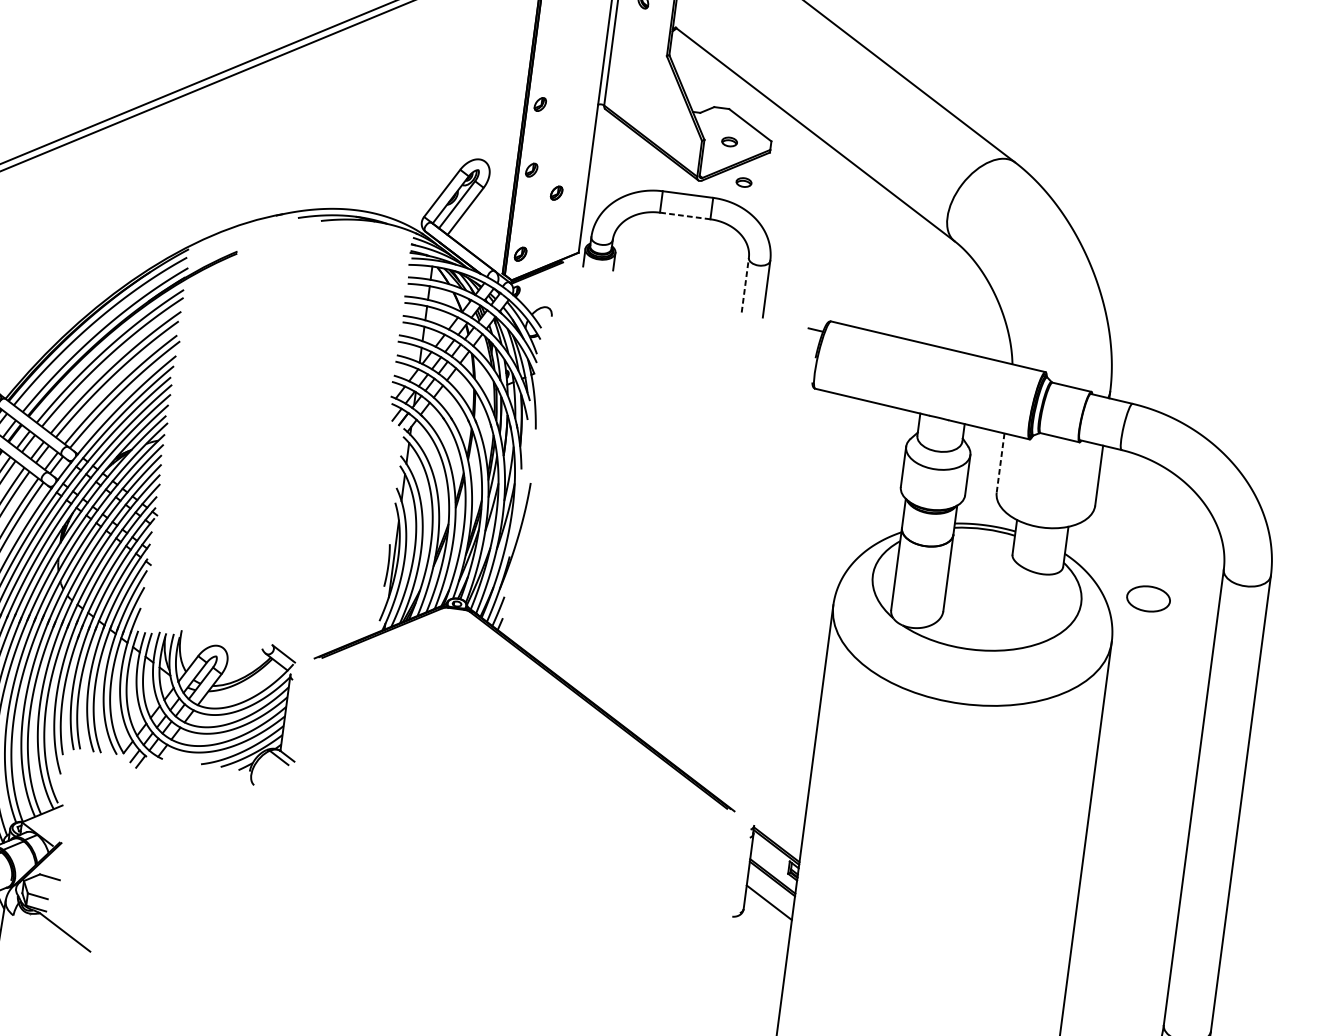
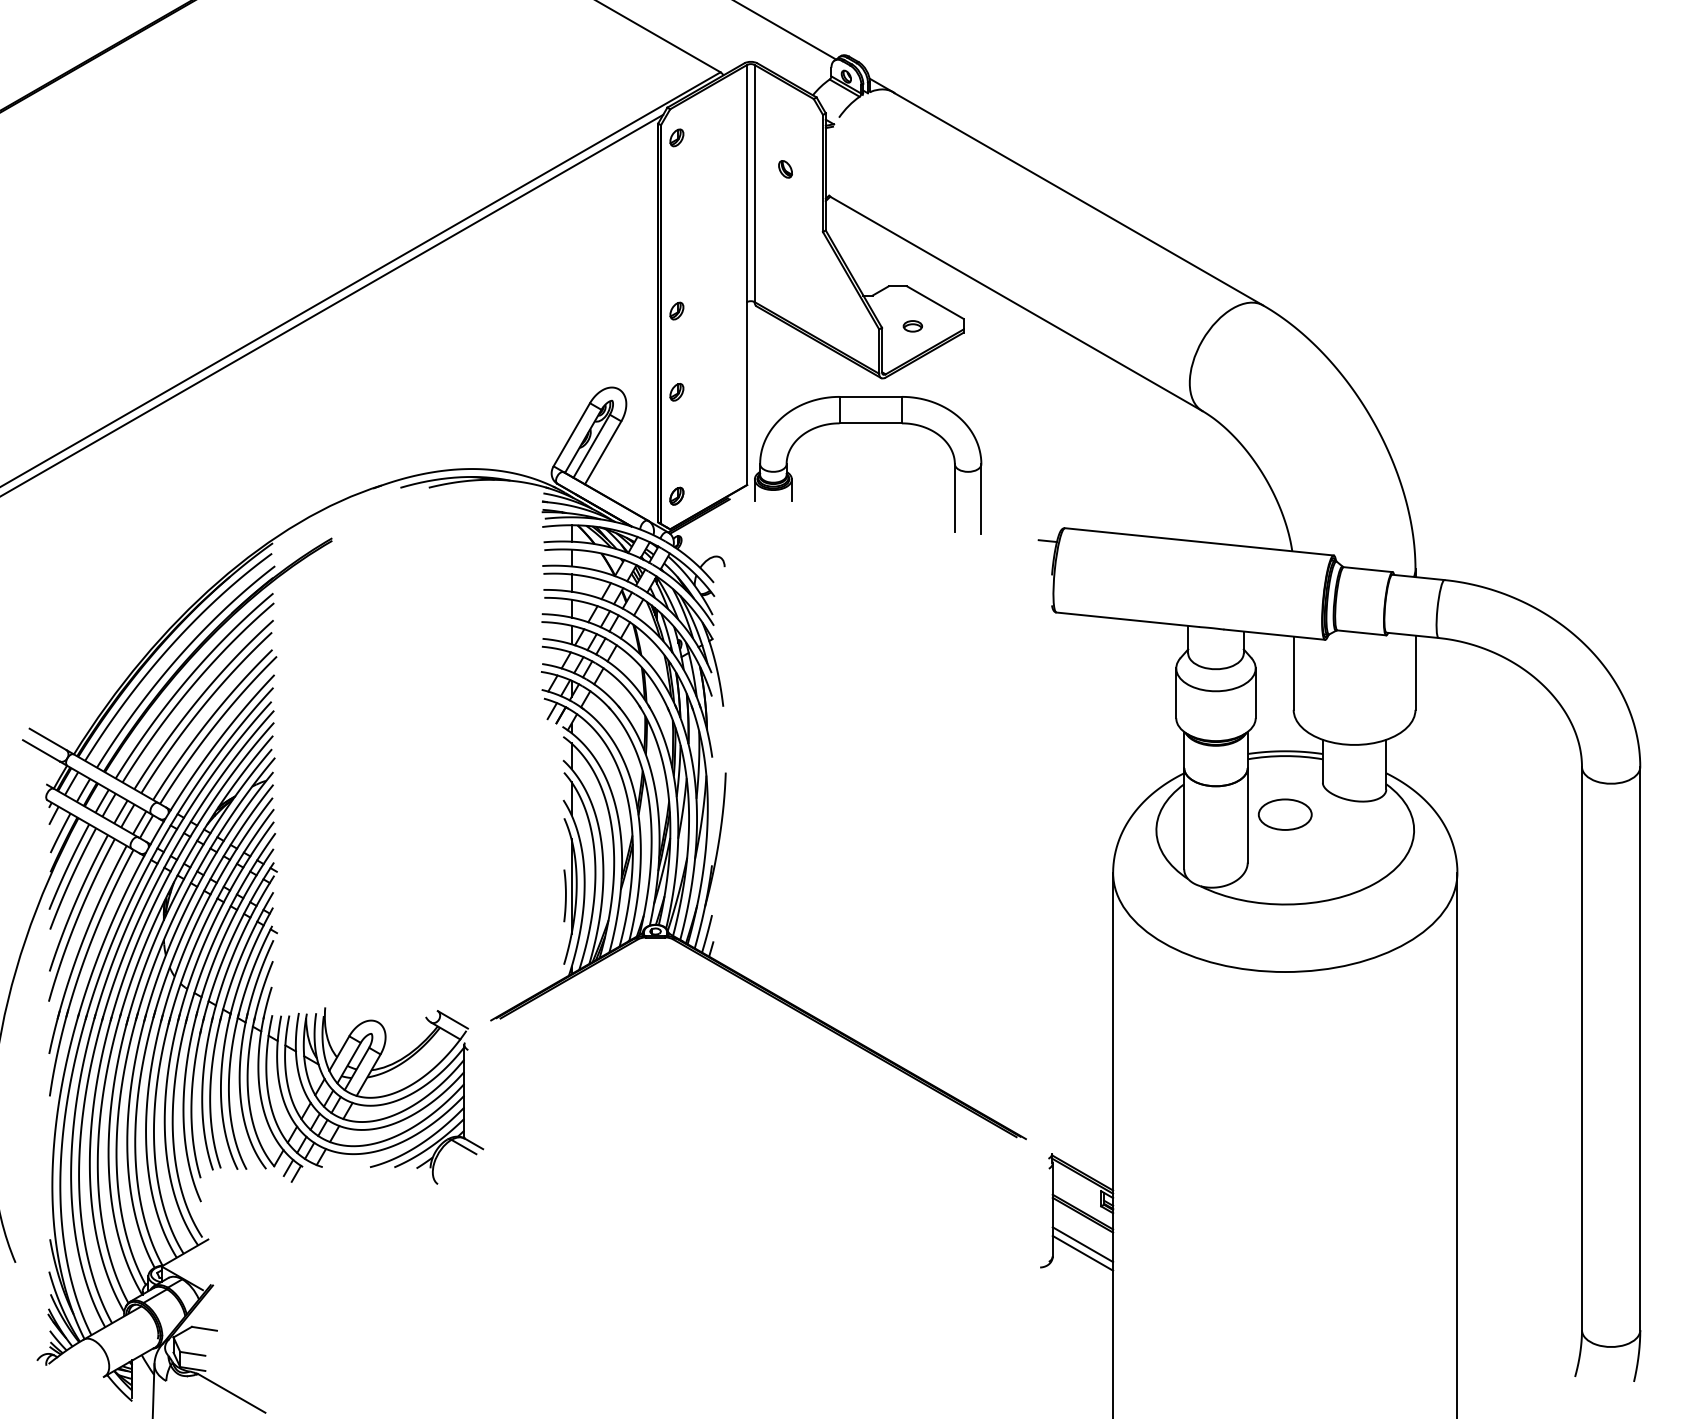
part: (743, 182) -> (936, 373), removed
part: (556, 192) -> (710, 415), removed
line: (684, 216) -> (870, 423), dashed -> solid
line: (745, 284) -> (954, 497), dashed -> solid
line: (1000, 463) -> (1293, 673), dashed -> solid
part: (1147, 598) -> (1284, 814), moved
line: (768, 909) -> (1082, 1252), added

